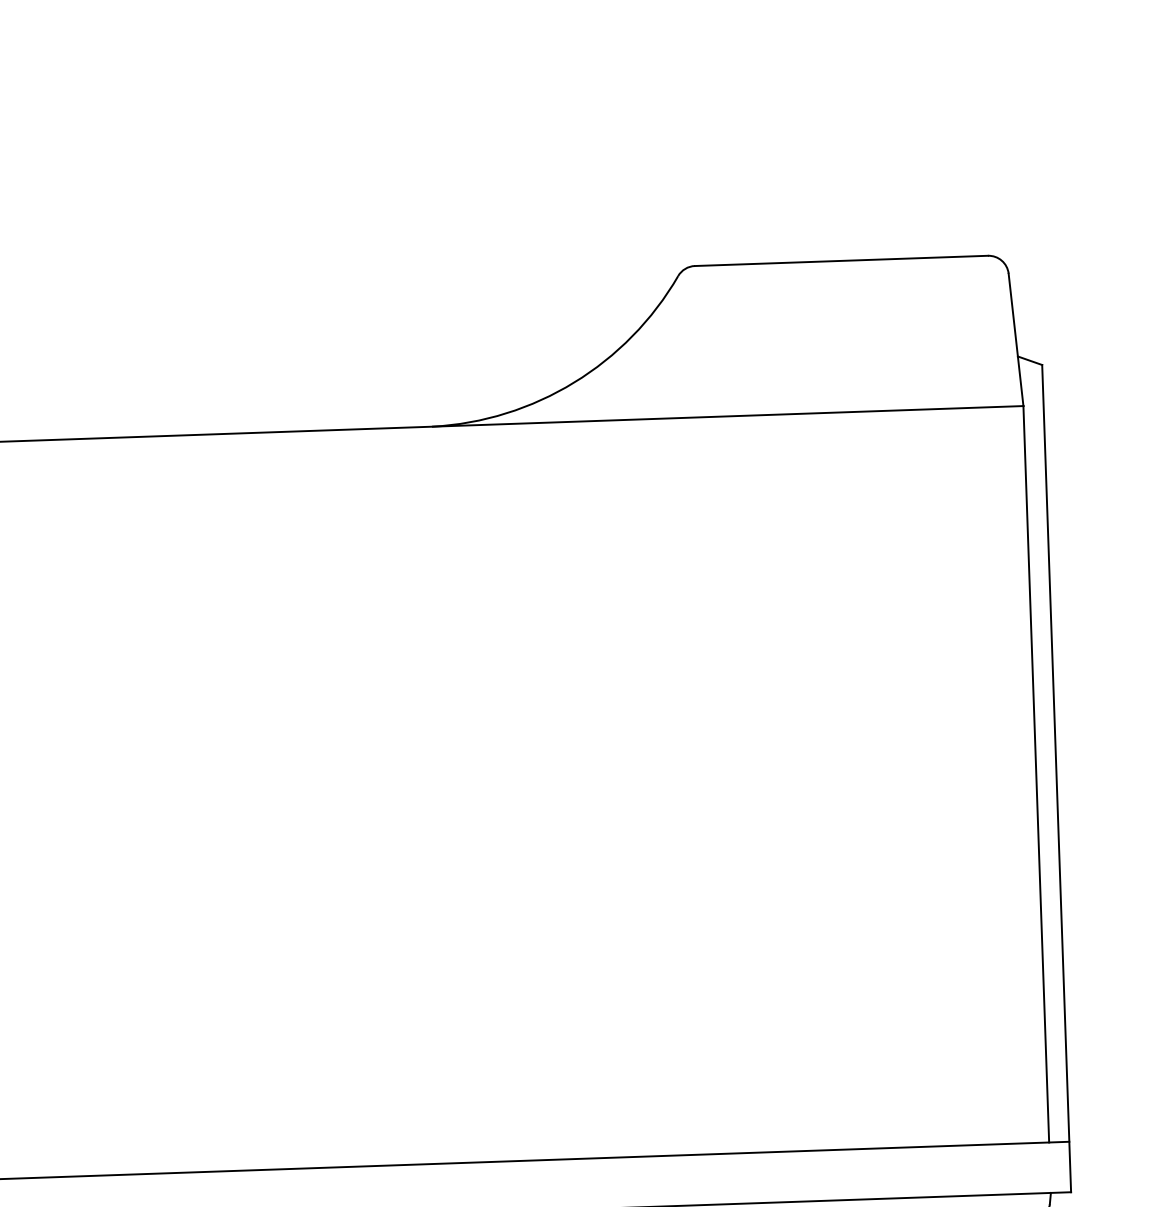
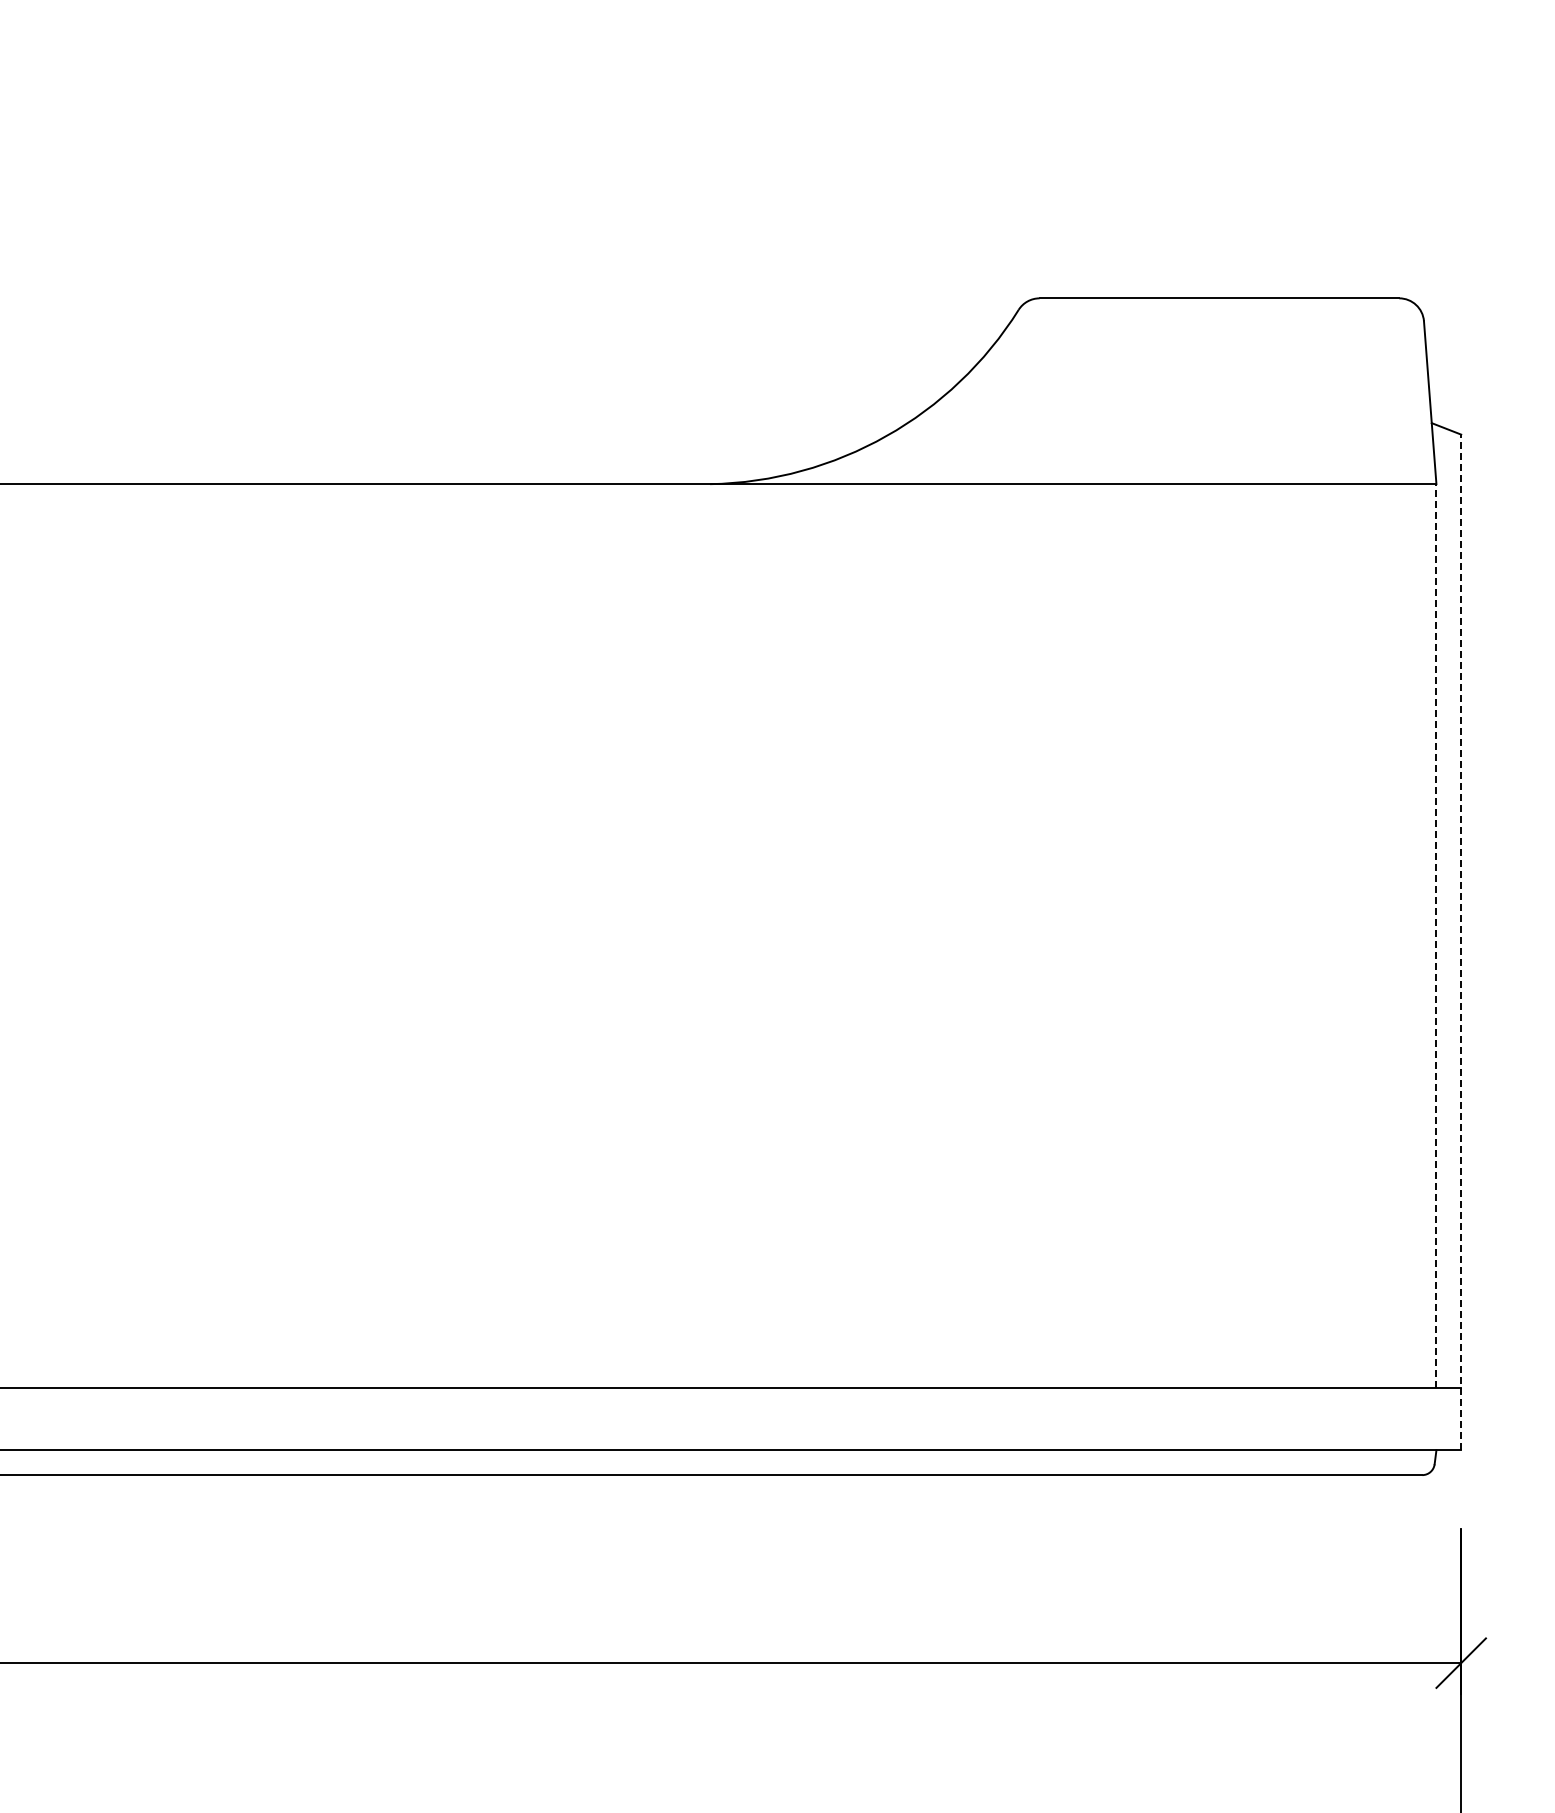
line: (1036, 773) -> (1436, 935), solid -> dashed
line: (1056, 778) -> (1461, 942), solid -> dashed

